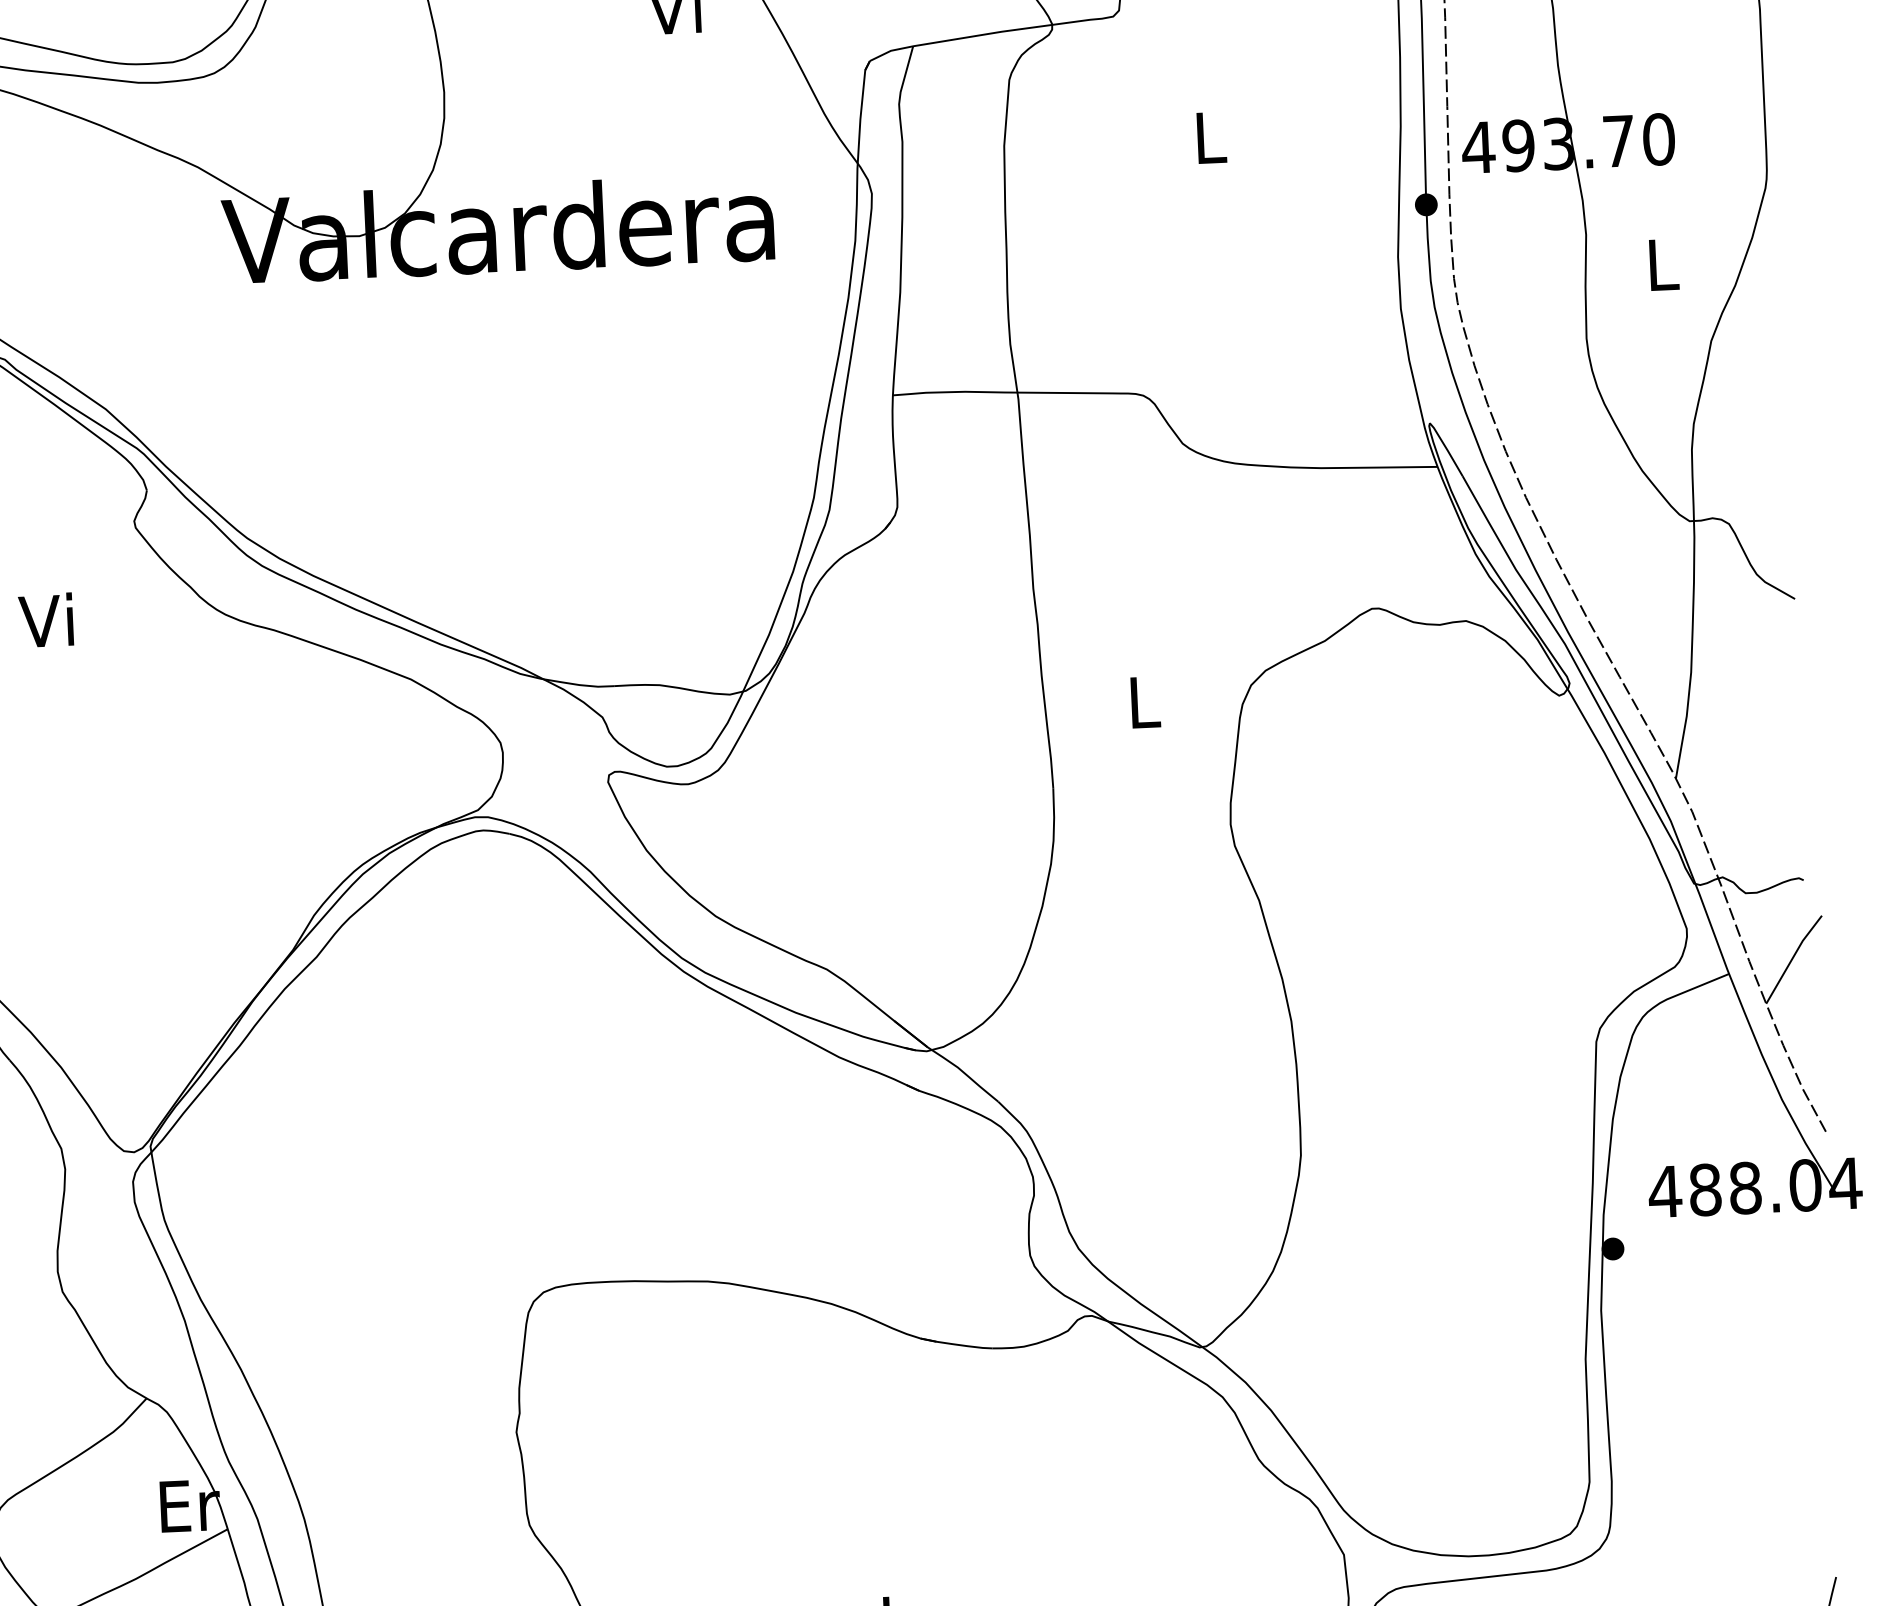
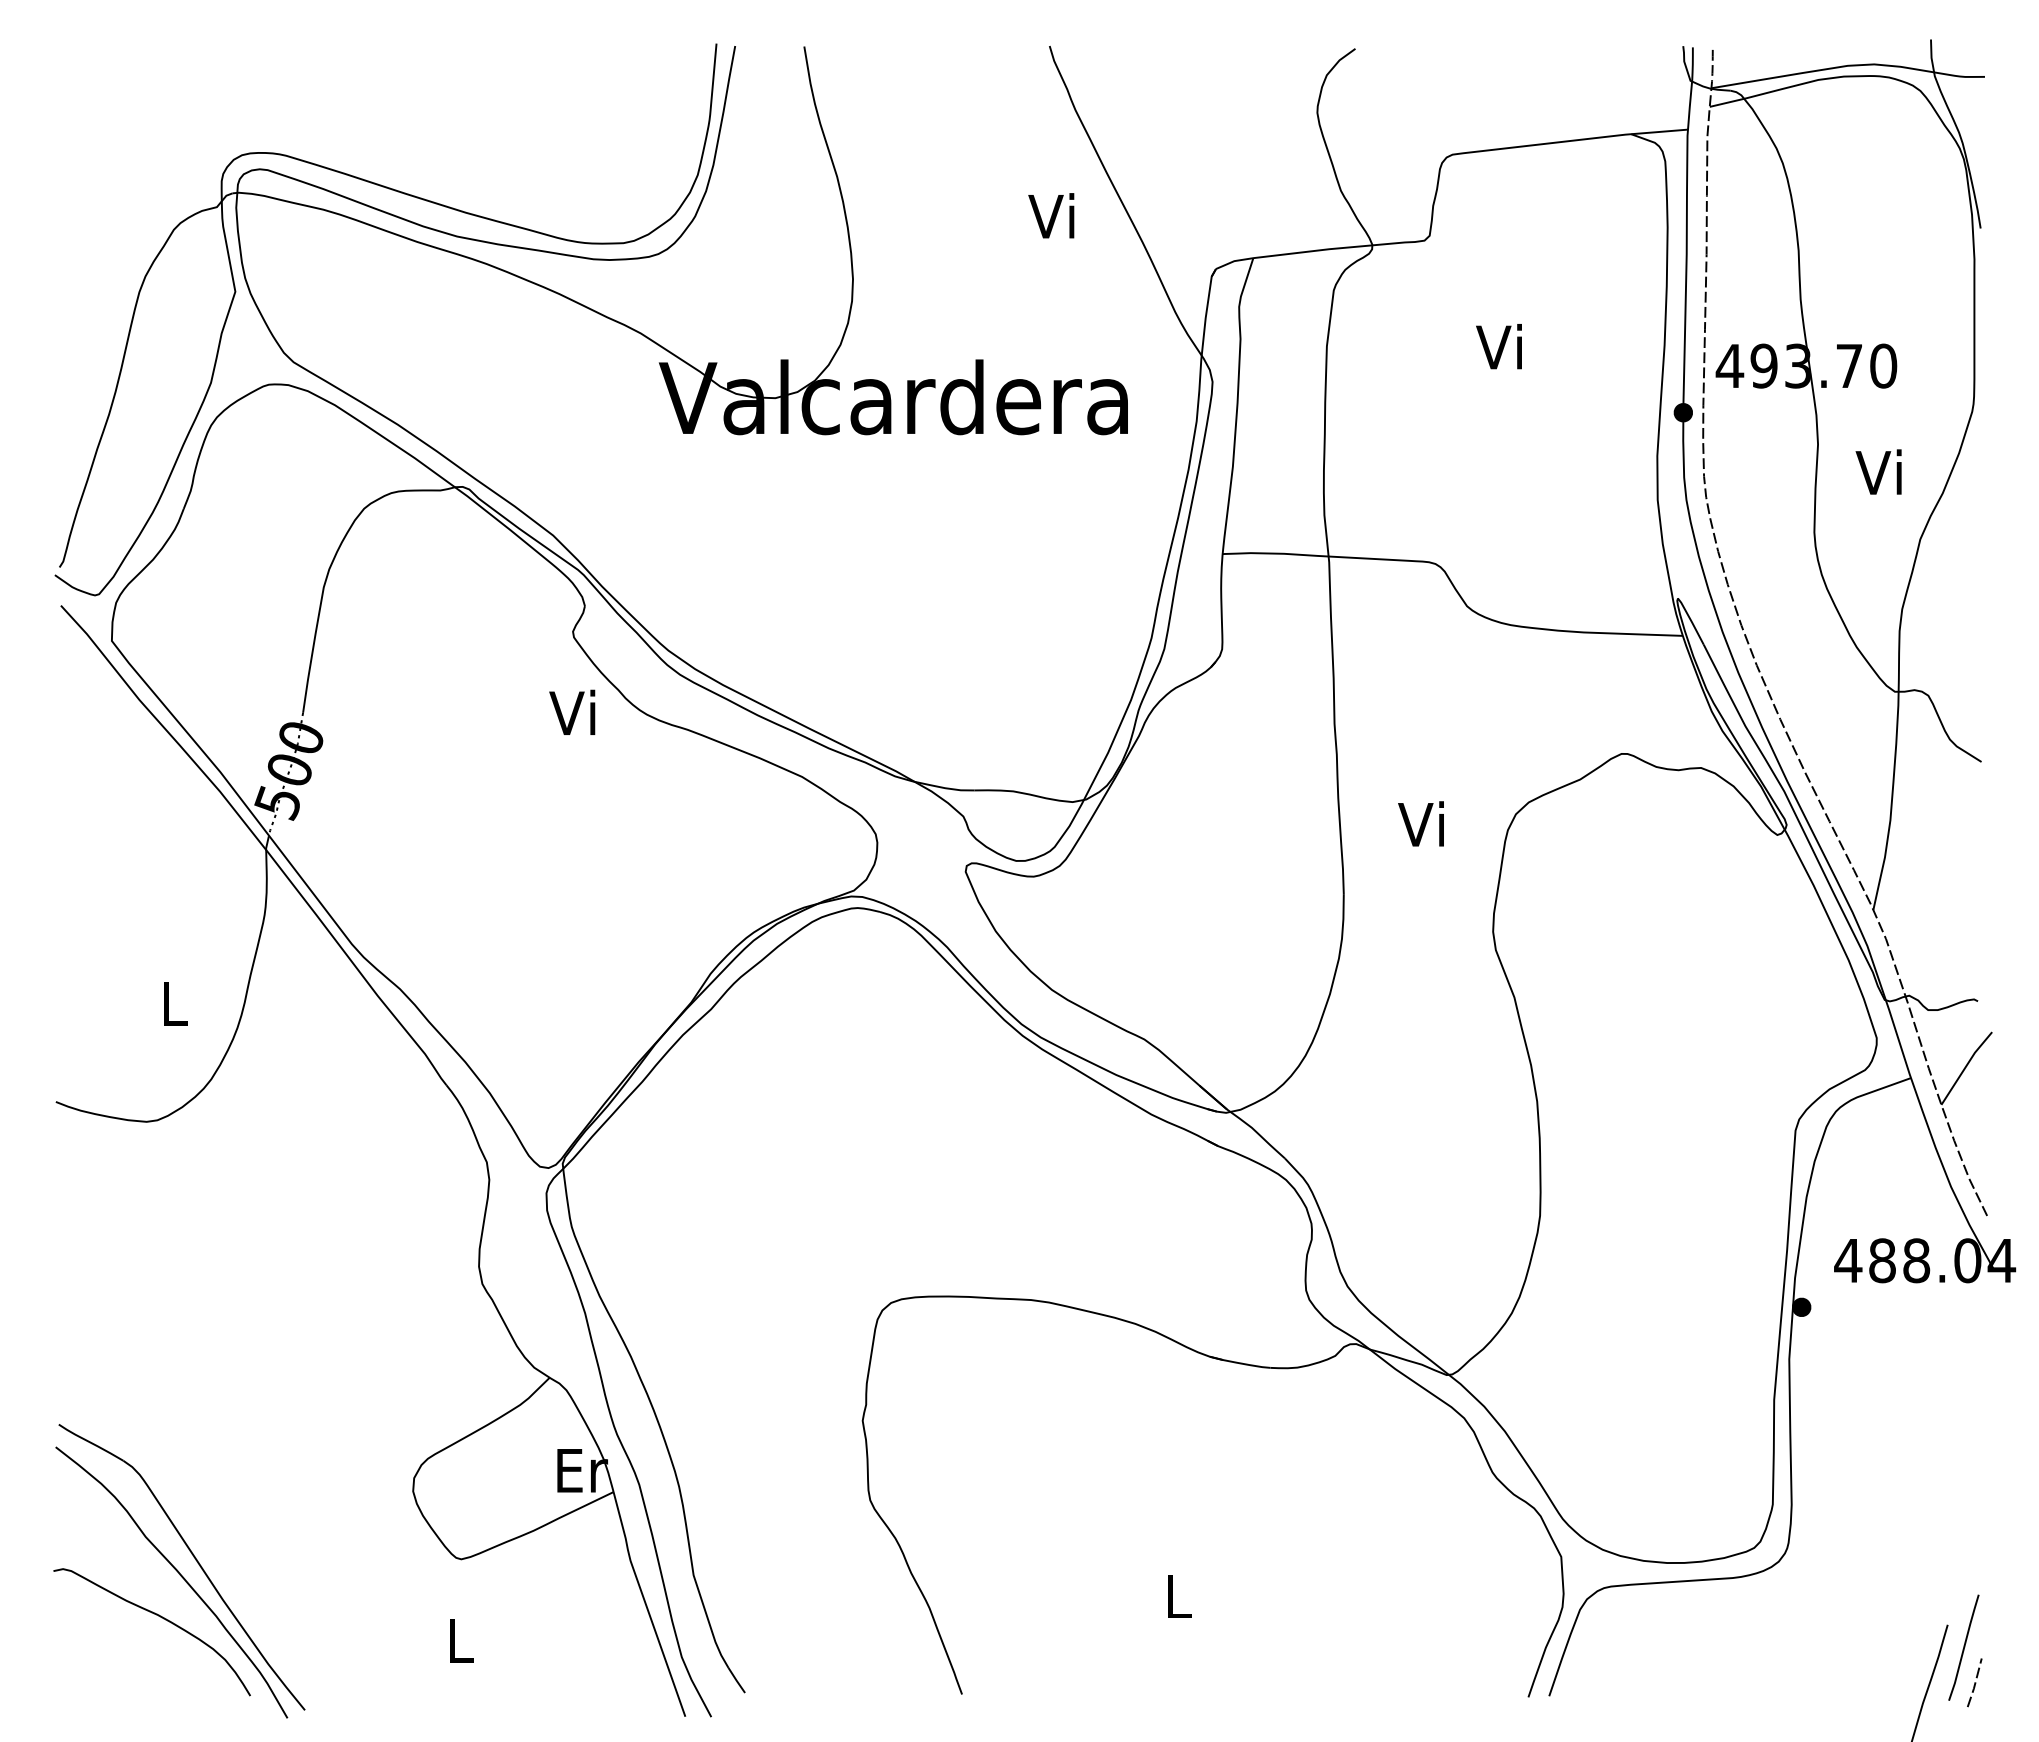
text: (1205, 136) -> (1498, 346), L -> Vi
text: (1658, 263) -> (1878, 471), L -> Vi
text: (46, 619) -> (572, 711), moved
text: (1139, 701) -> (1420, 823), L -> Vi

